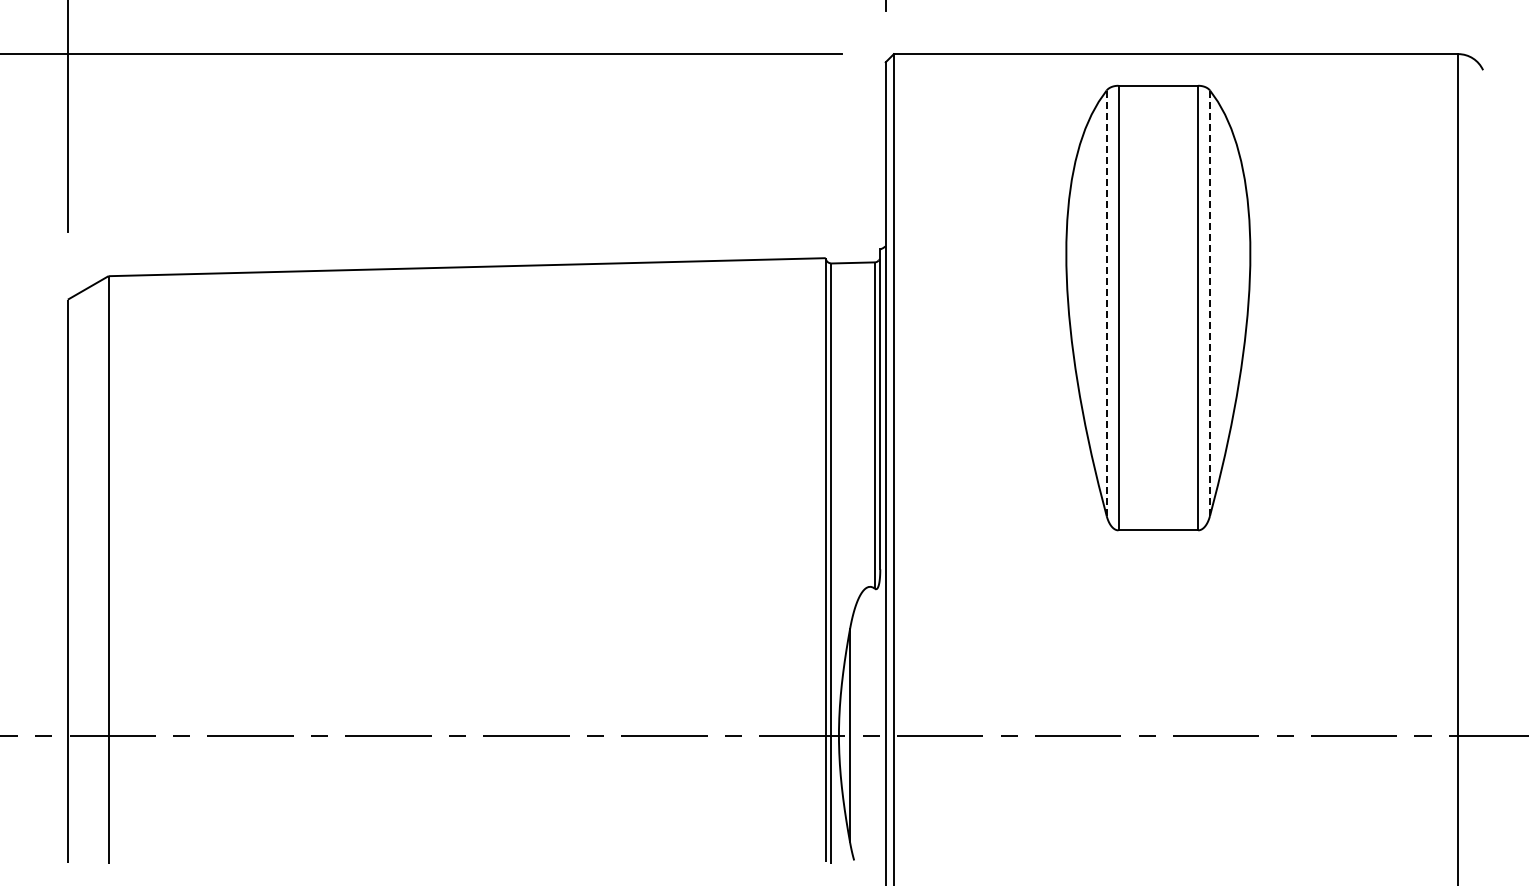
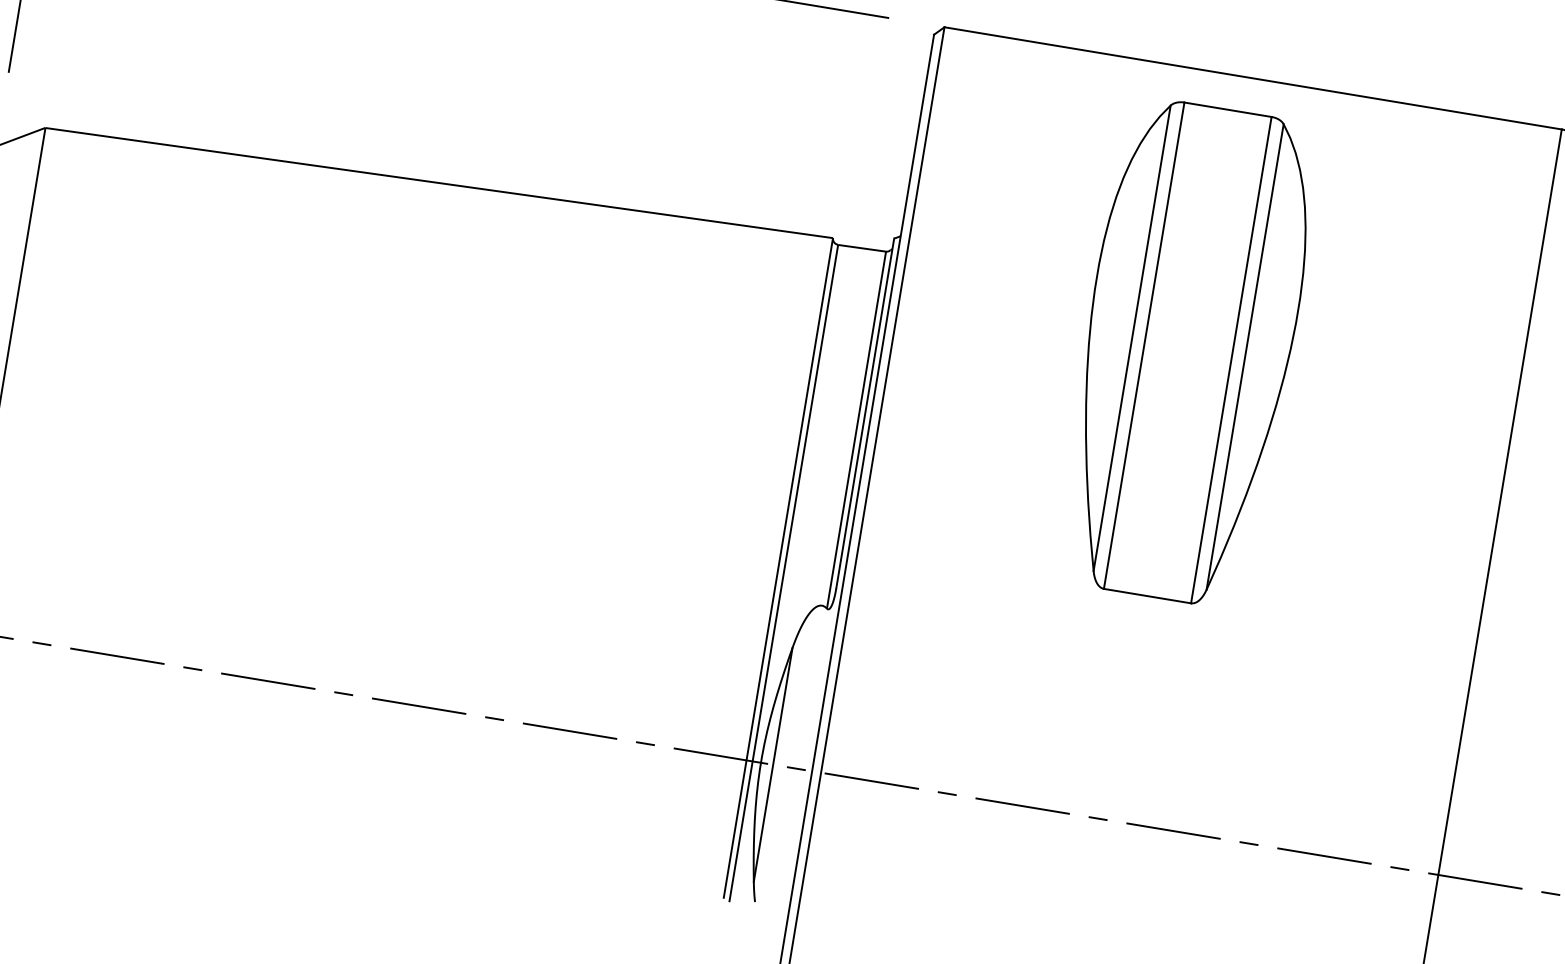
line: (1106, 303) -> (1131, 338), dashed -> solid
line: (1210, 303) -> (1245, 357), dashed -> solid

